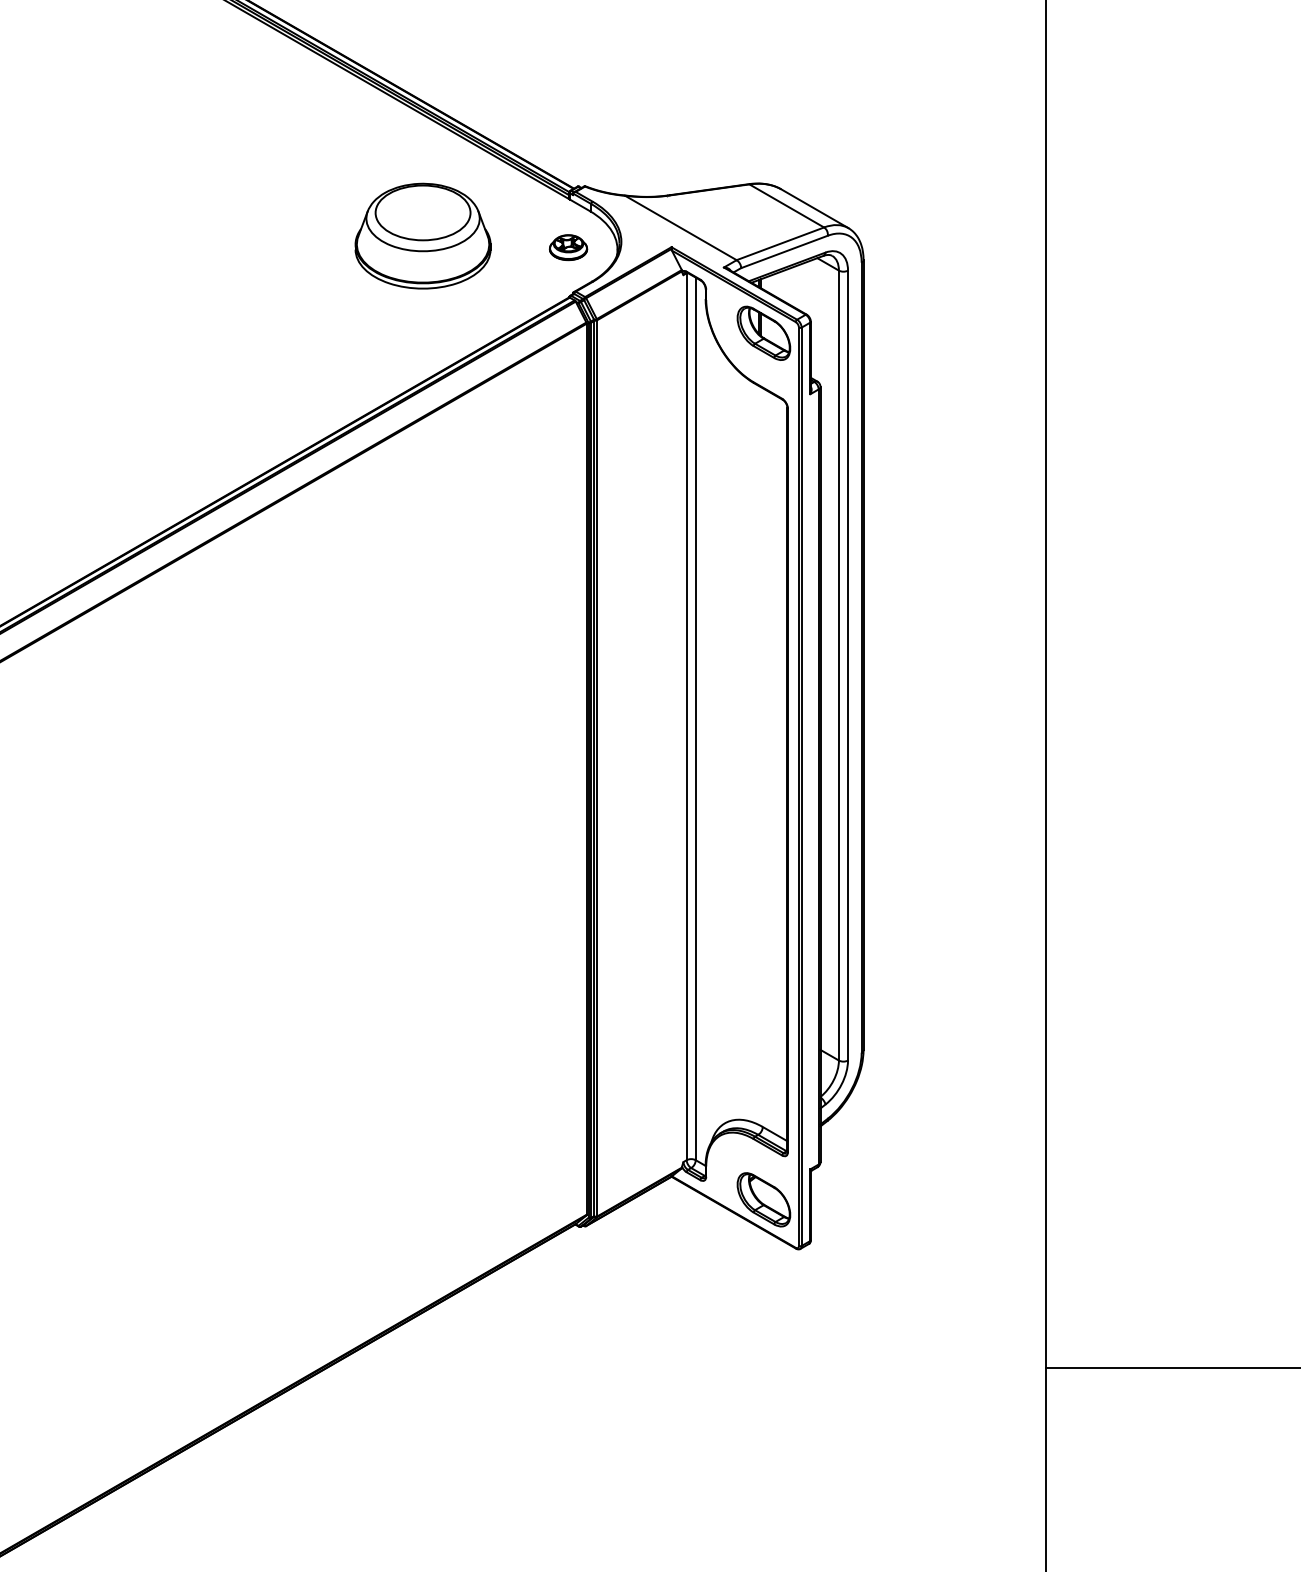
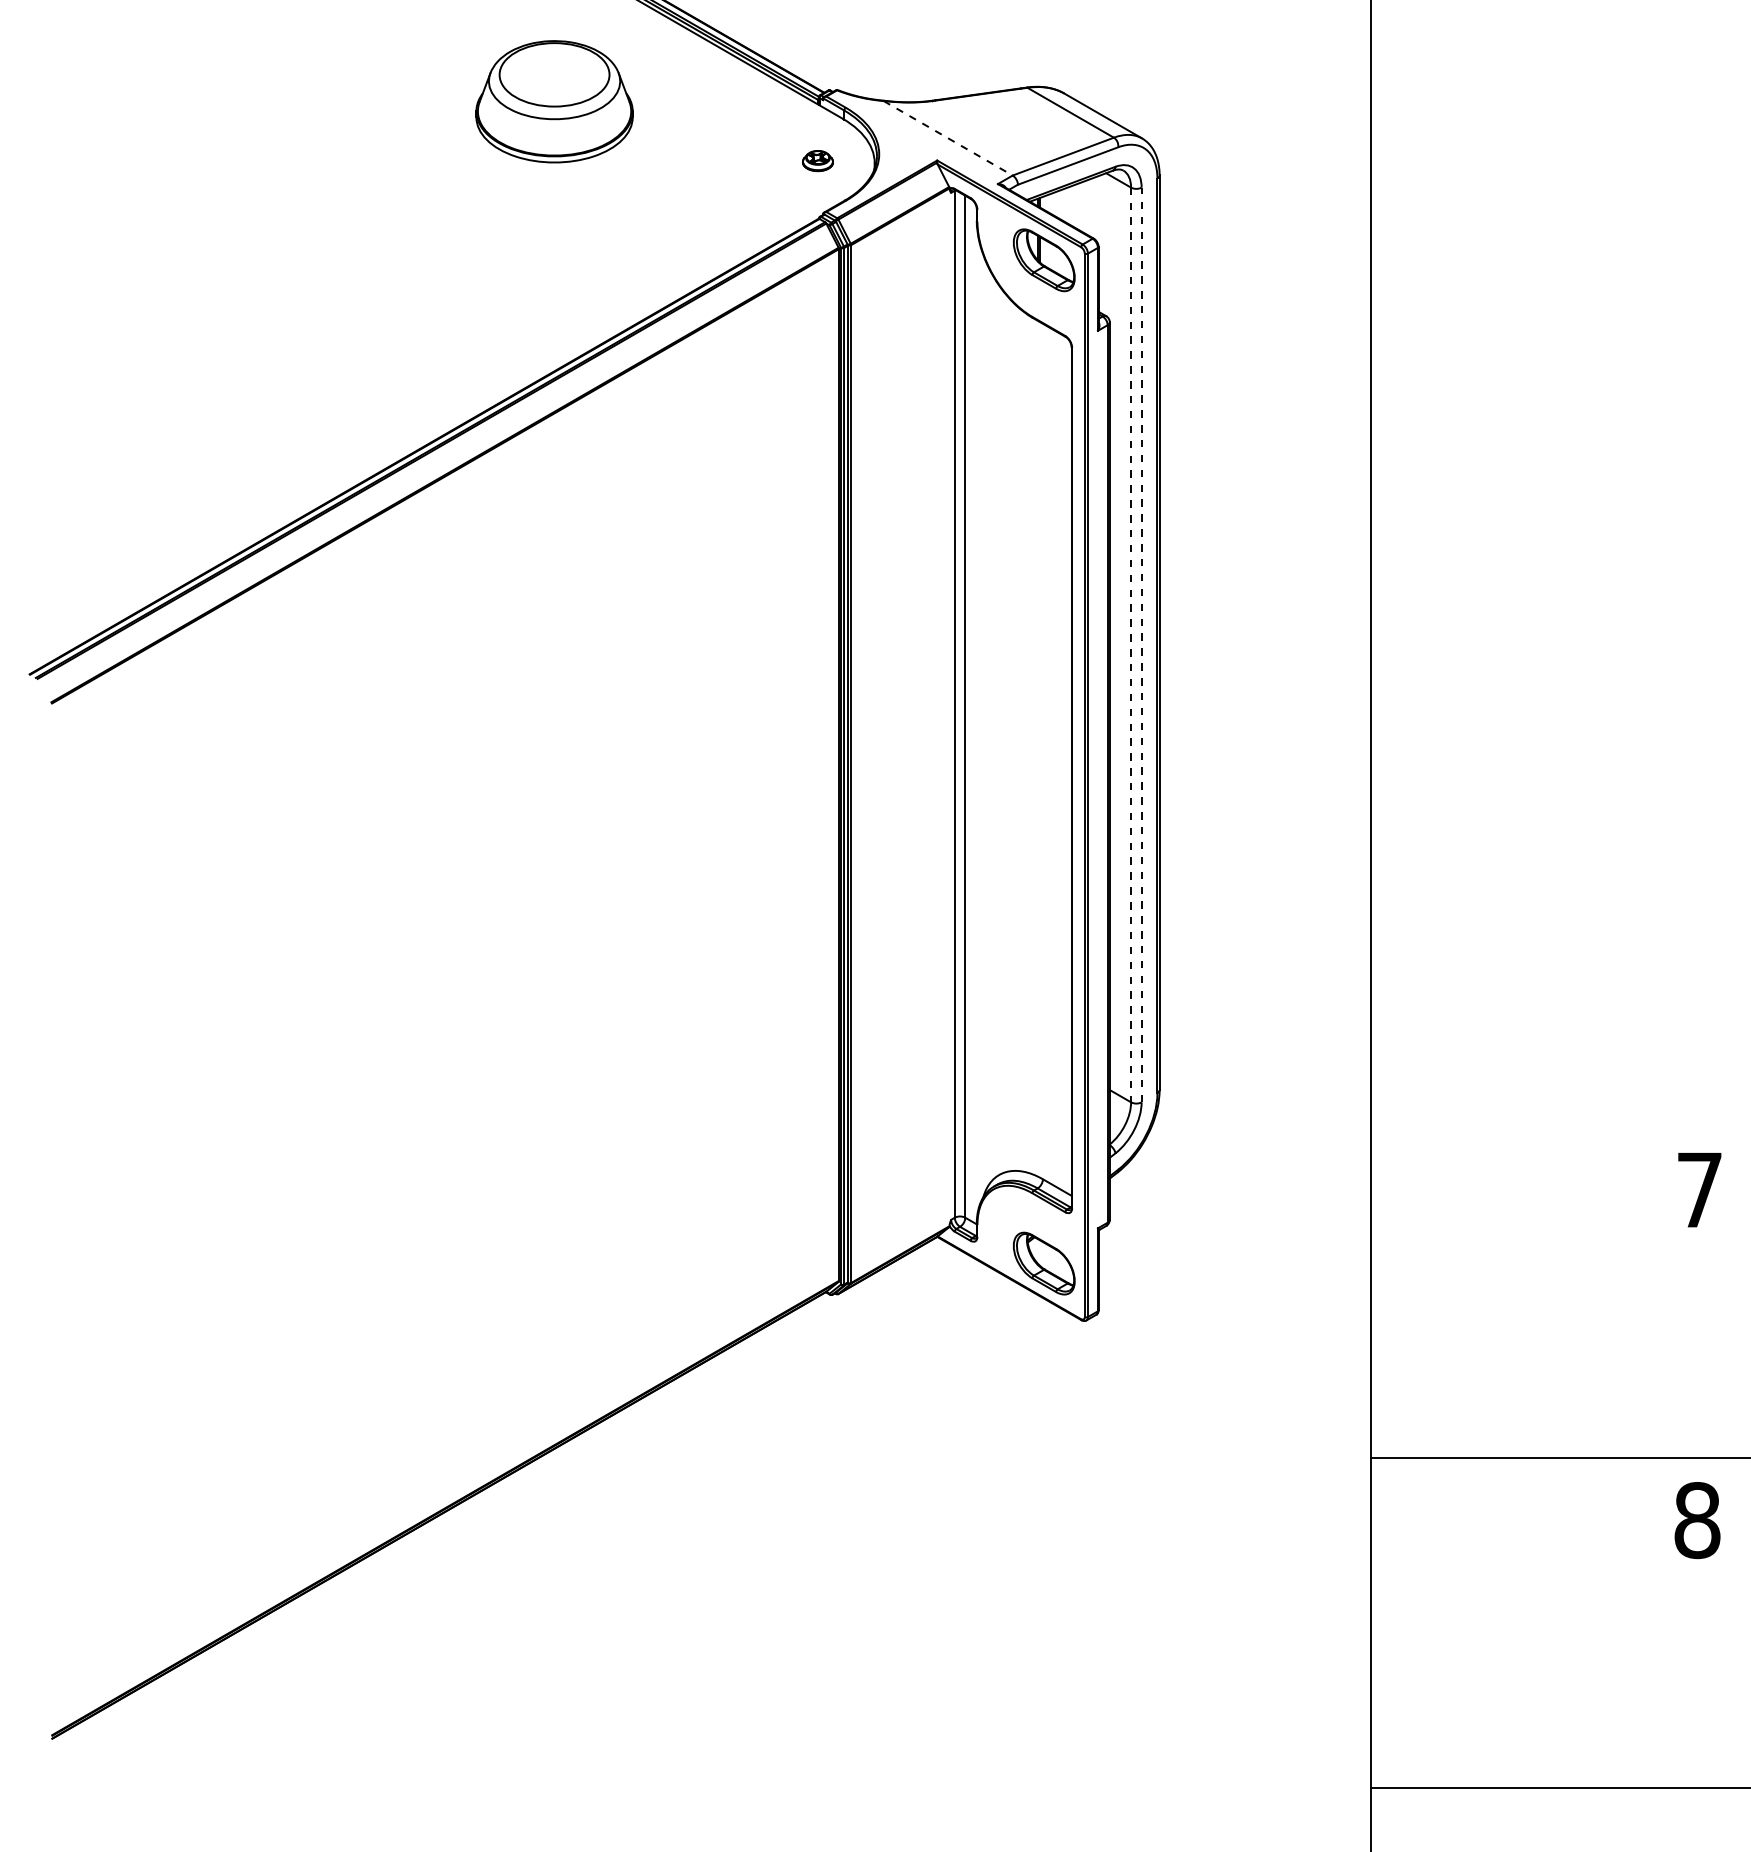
line: (681, 228) -> (948, 138), solid -> dashed
part: (423, 235) -> (554, 101), moved
part: (568, 247) -> (817, 160), size x0.7
line: (847, 665) -> (1141, 644), solid -> dashed
line: (839, 666) -> (1131, 645), solid -> dashed

